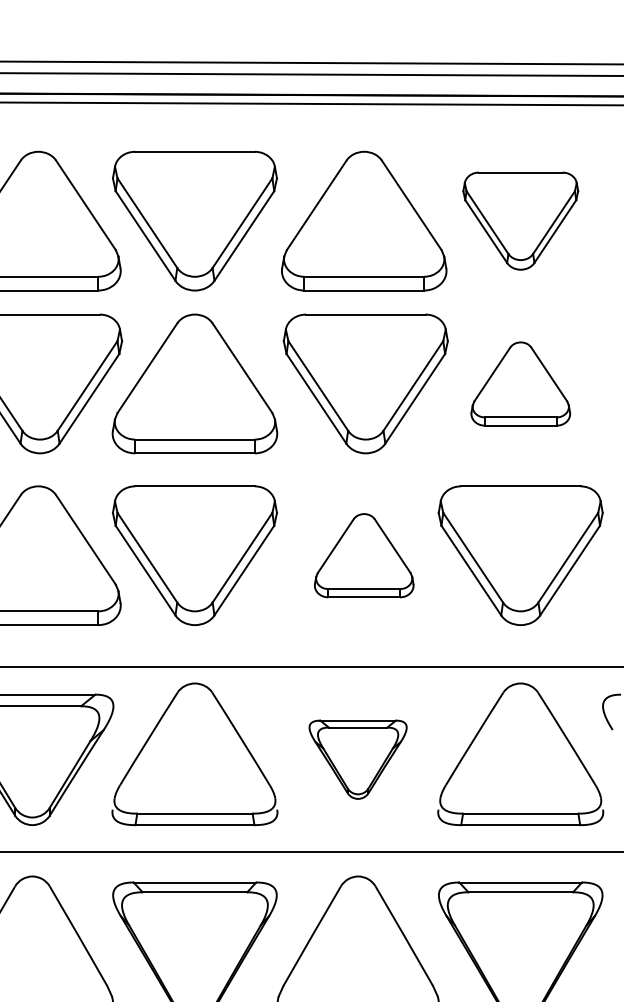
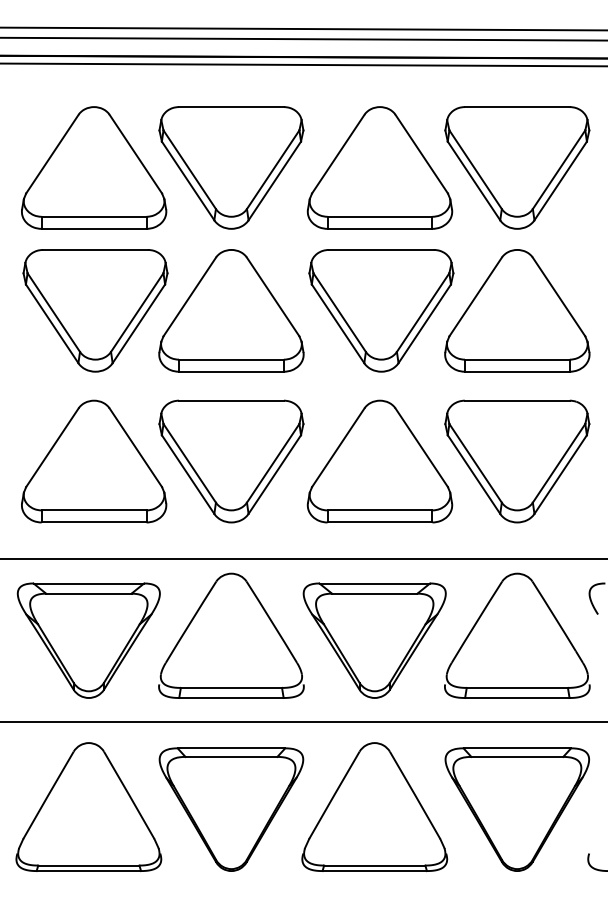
part: (520, 220) -> (517, 167), size x1.43
part: (520, 383) -> (517, 310), size x1.67
part: (363, 555) -> (379, 461), size x1.67
part: (357, 759) -> (374, 640), size x1.67

